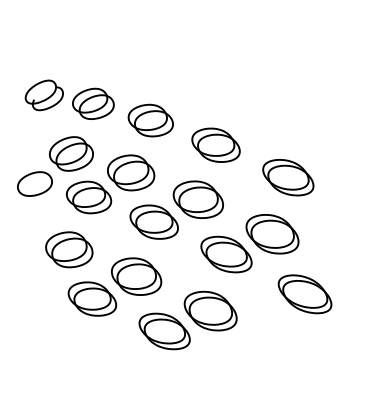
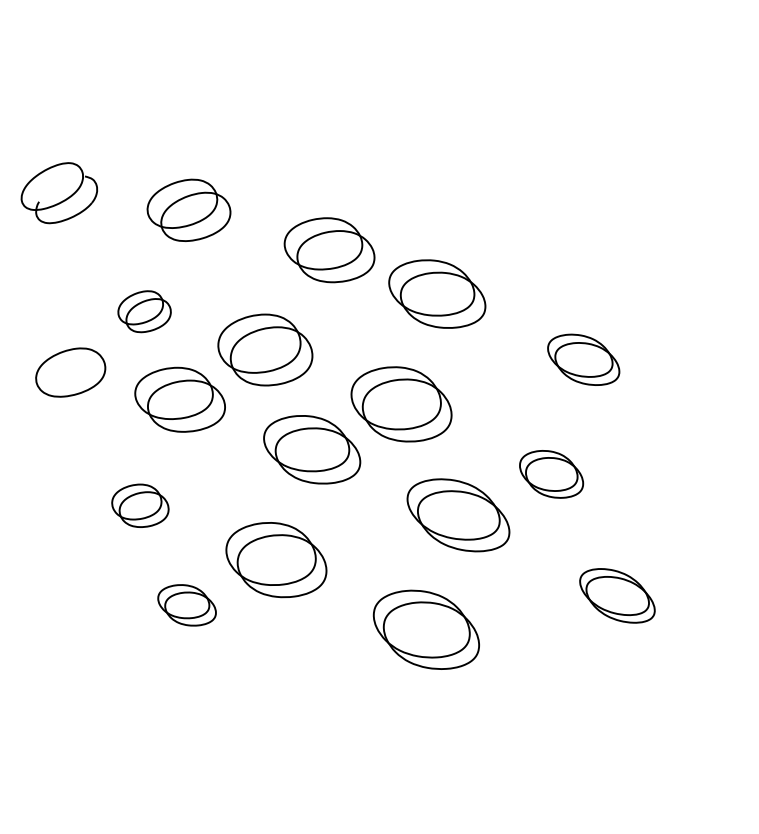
part: (43, 95) -> (57, 193), moved
part: (150, 120) -> (328, 249), moved
part: (71, 153) -> (144, 310), size x0.6
part: (288, 177) -> (583, 359), size x0.7
part: (272, 234) -> (551, 474), size x0.6
part: (69, 249) -> (140, 505), size x0.6
part: (304, 294) -> (616, 596), size x0.7
part: (92, 298) -> (187, 604), size x0.6
part: (164, 331) -> (332, 671), removed

